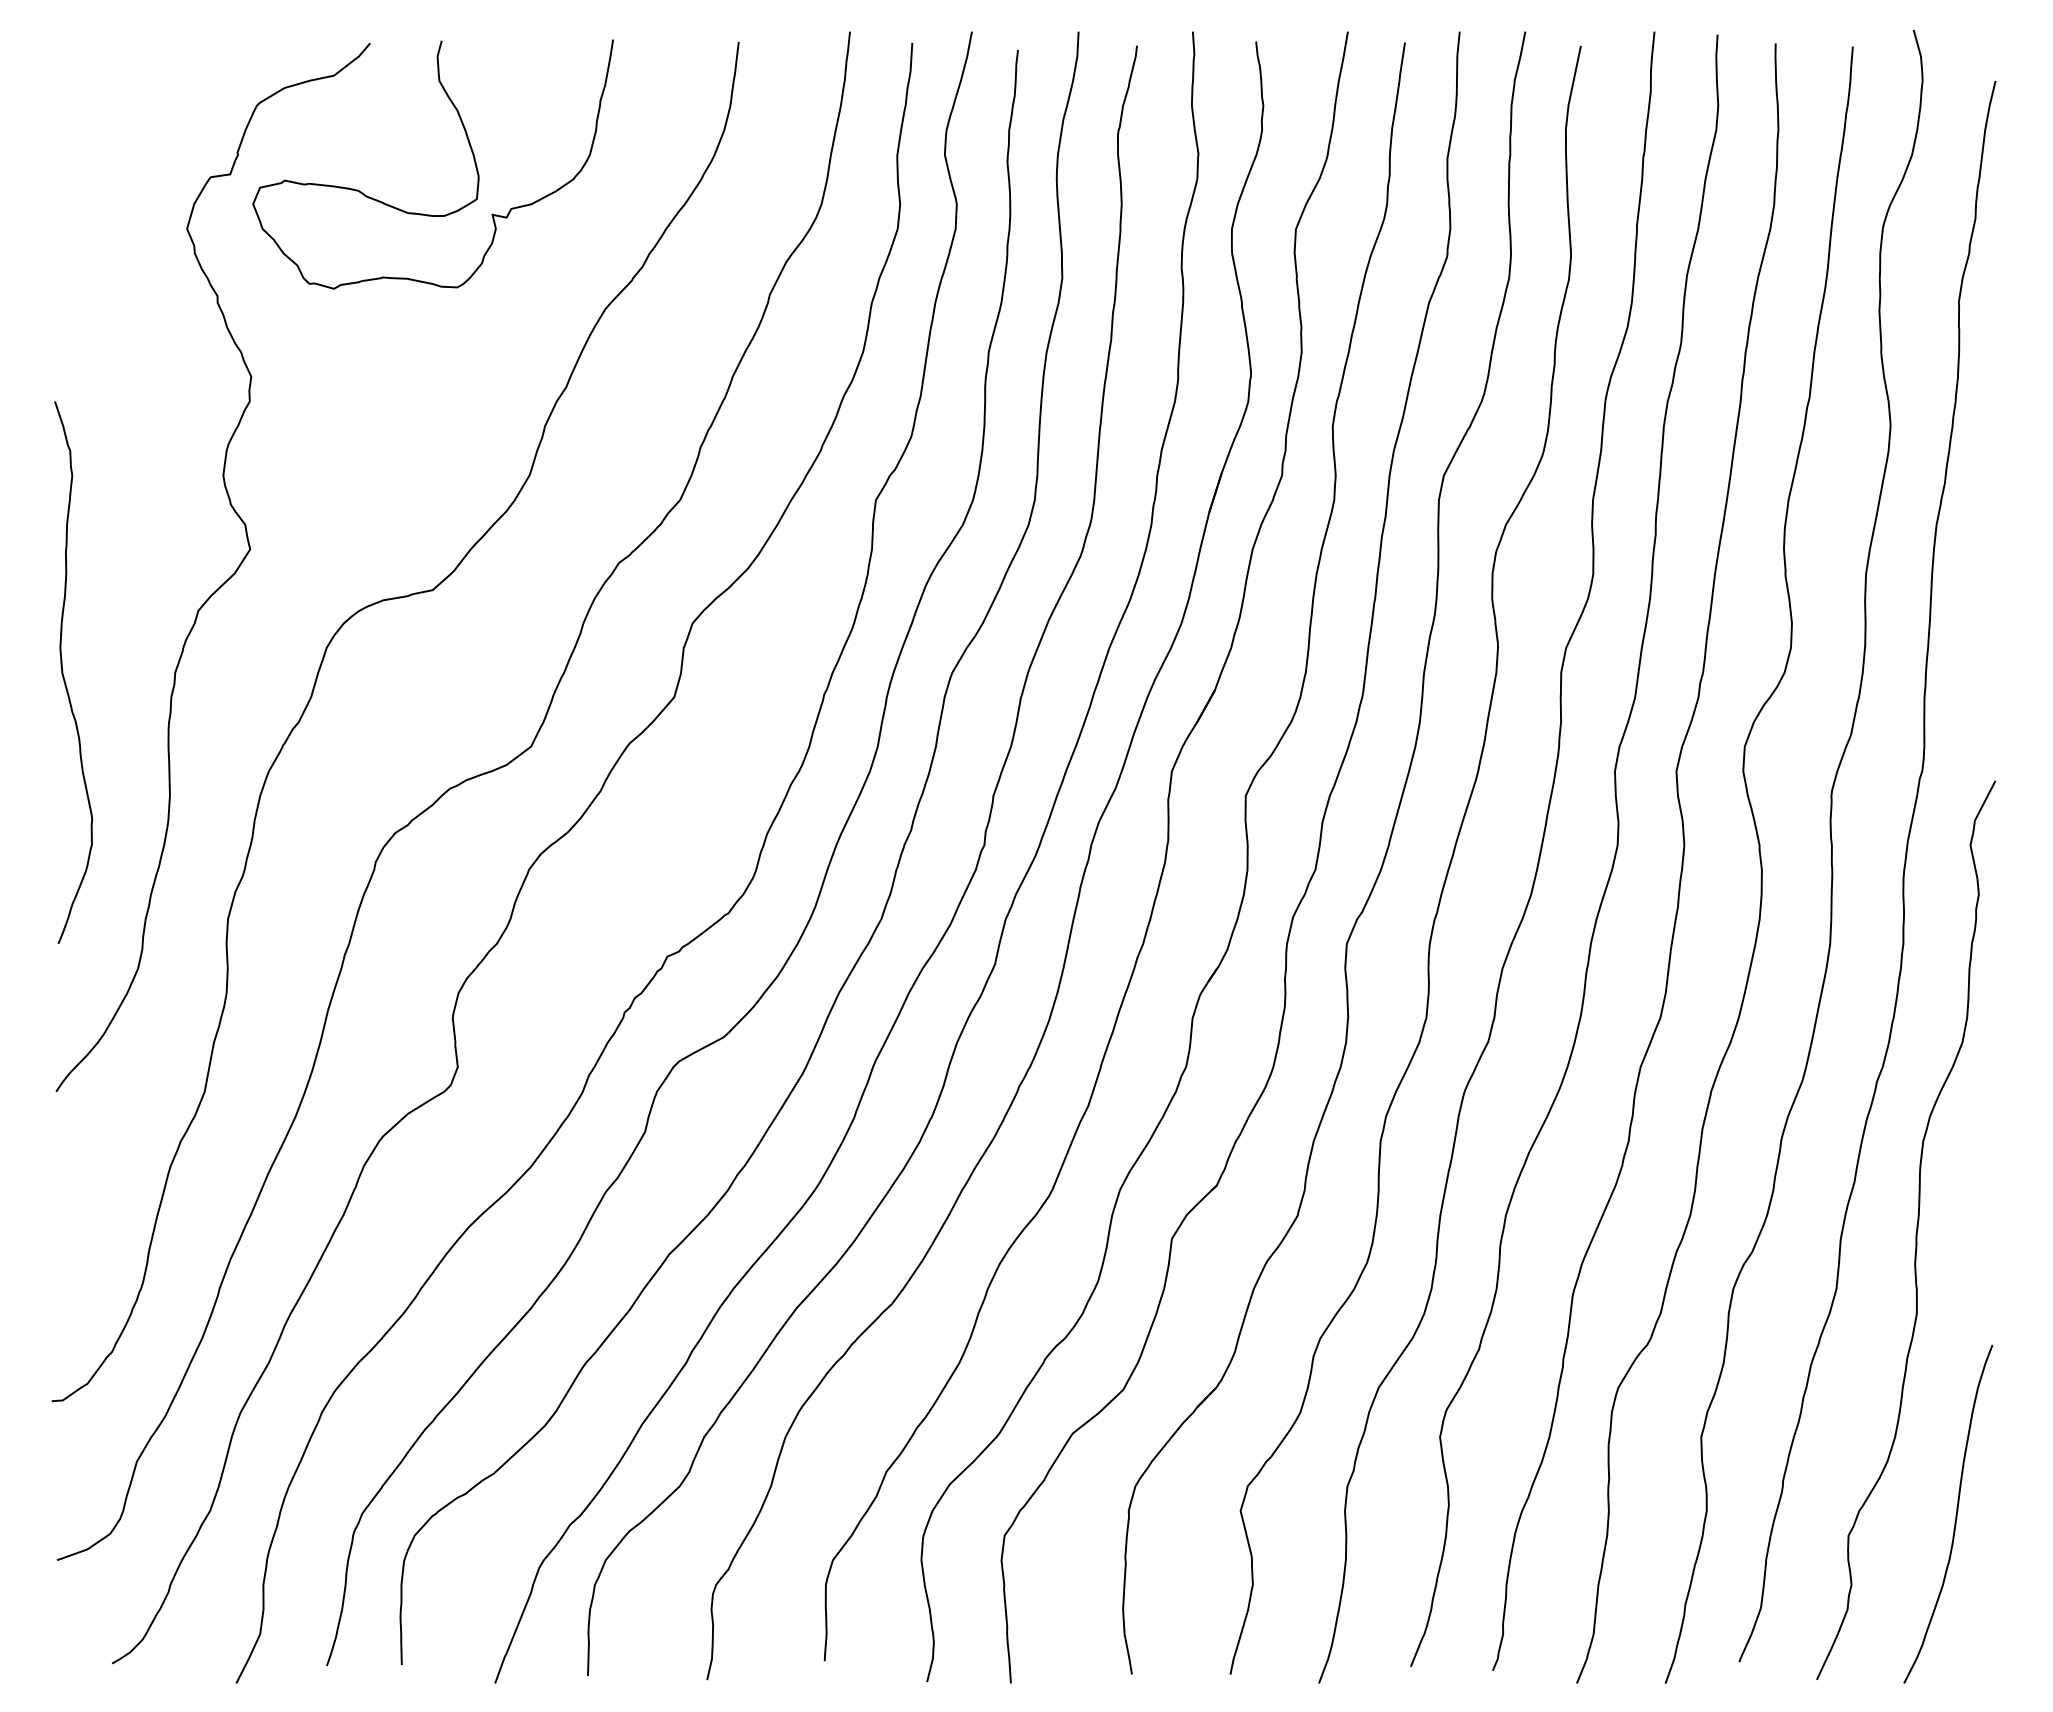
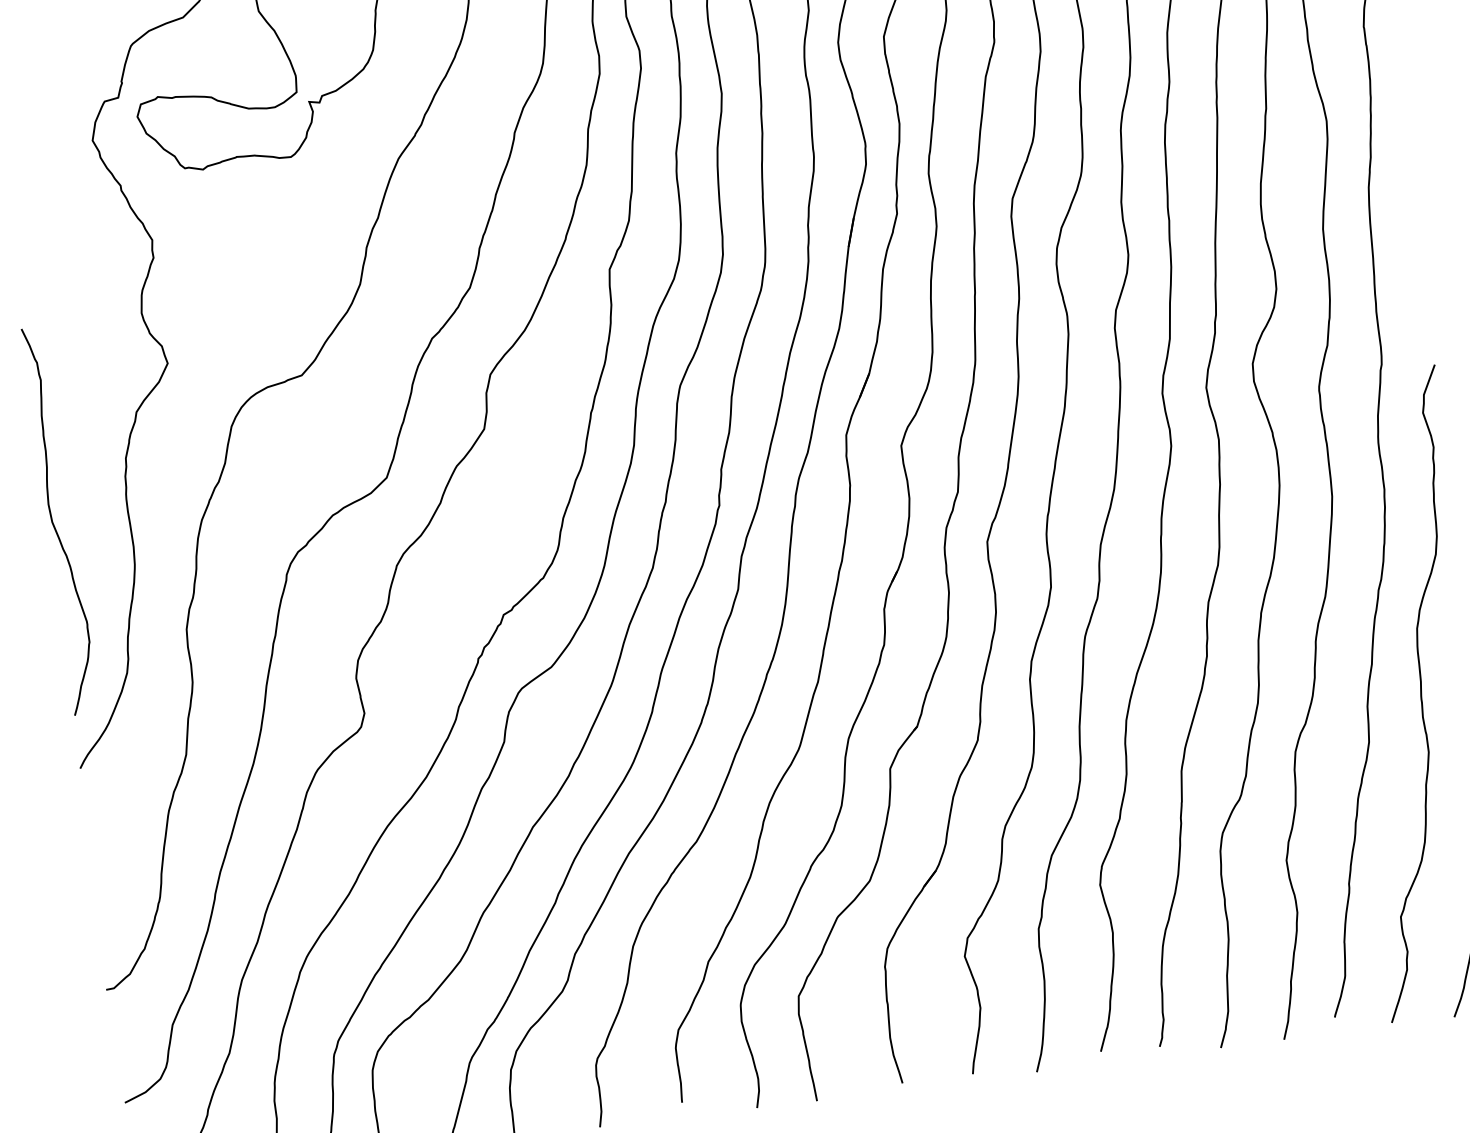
curve: (64, 676) -> (54, 524), moved

